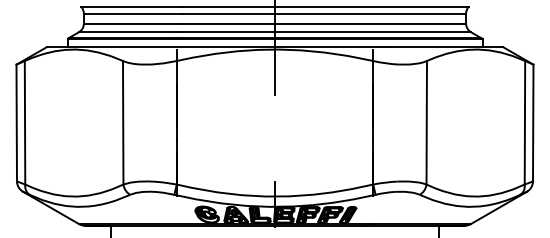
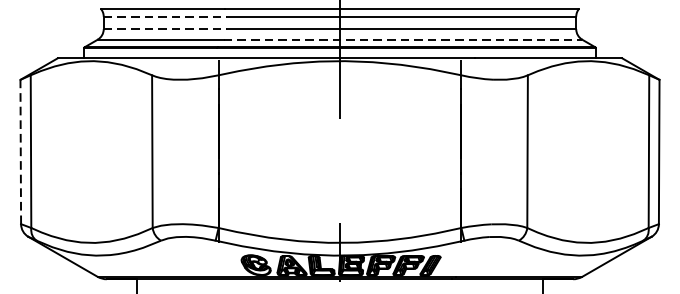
line: (133, 13) -> (165, 16), solid -> dashed
line: (133, 23) -> (165, 28), solid -> dashed
line: (326, 32) -> (403, 40), solid -> dashed
line: (16, 122) -> (20, 151), solid -> dashed

